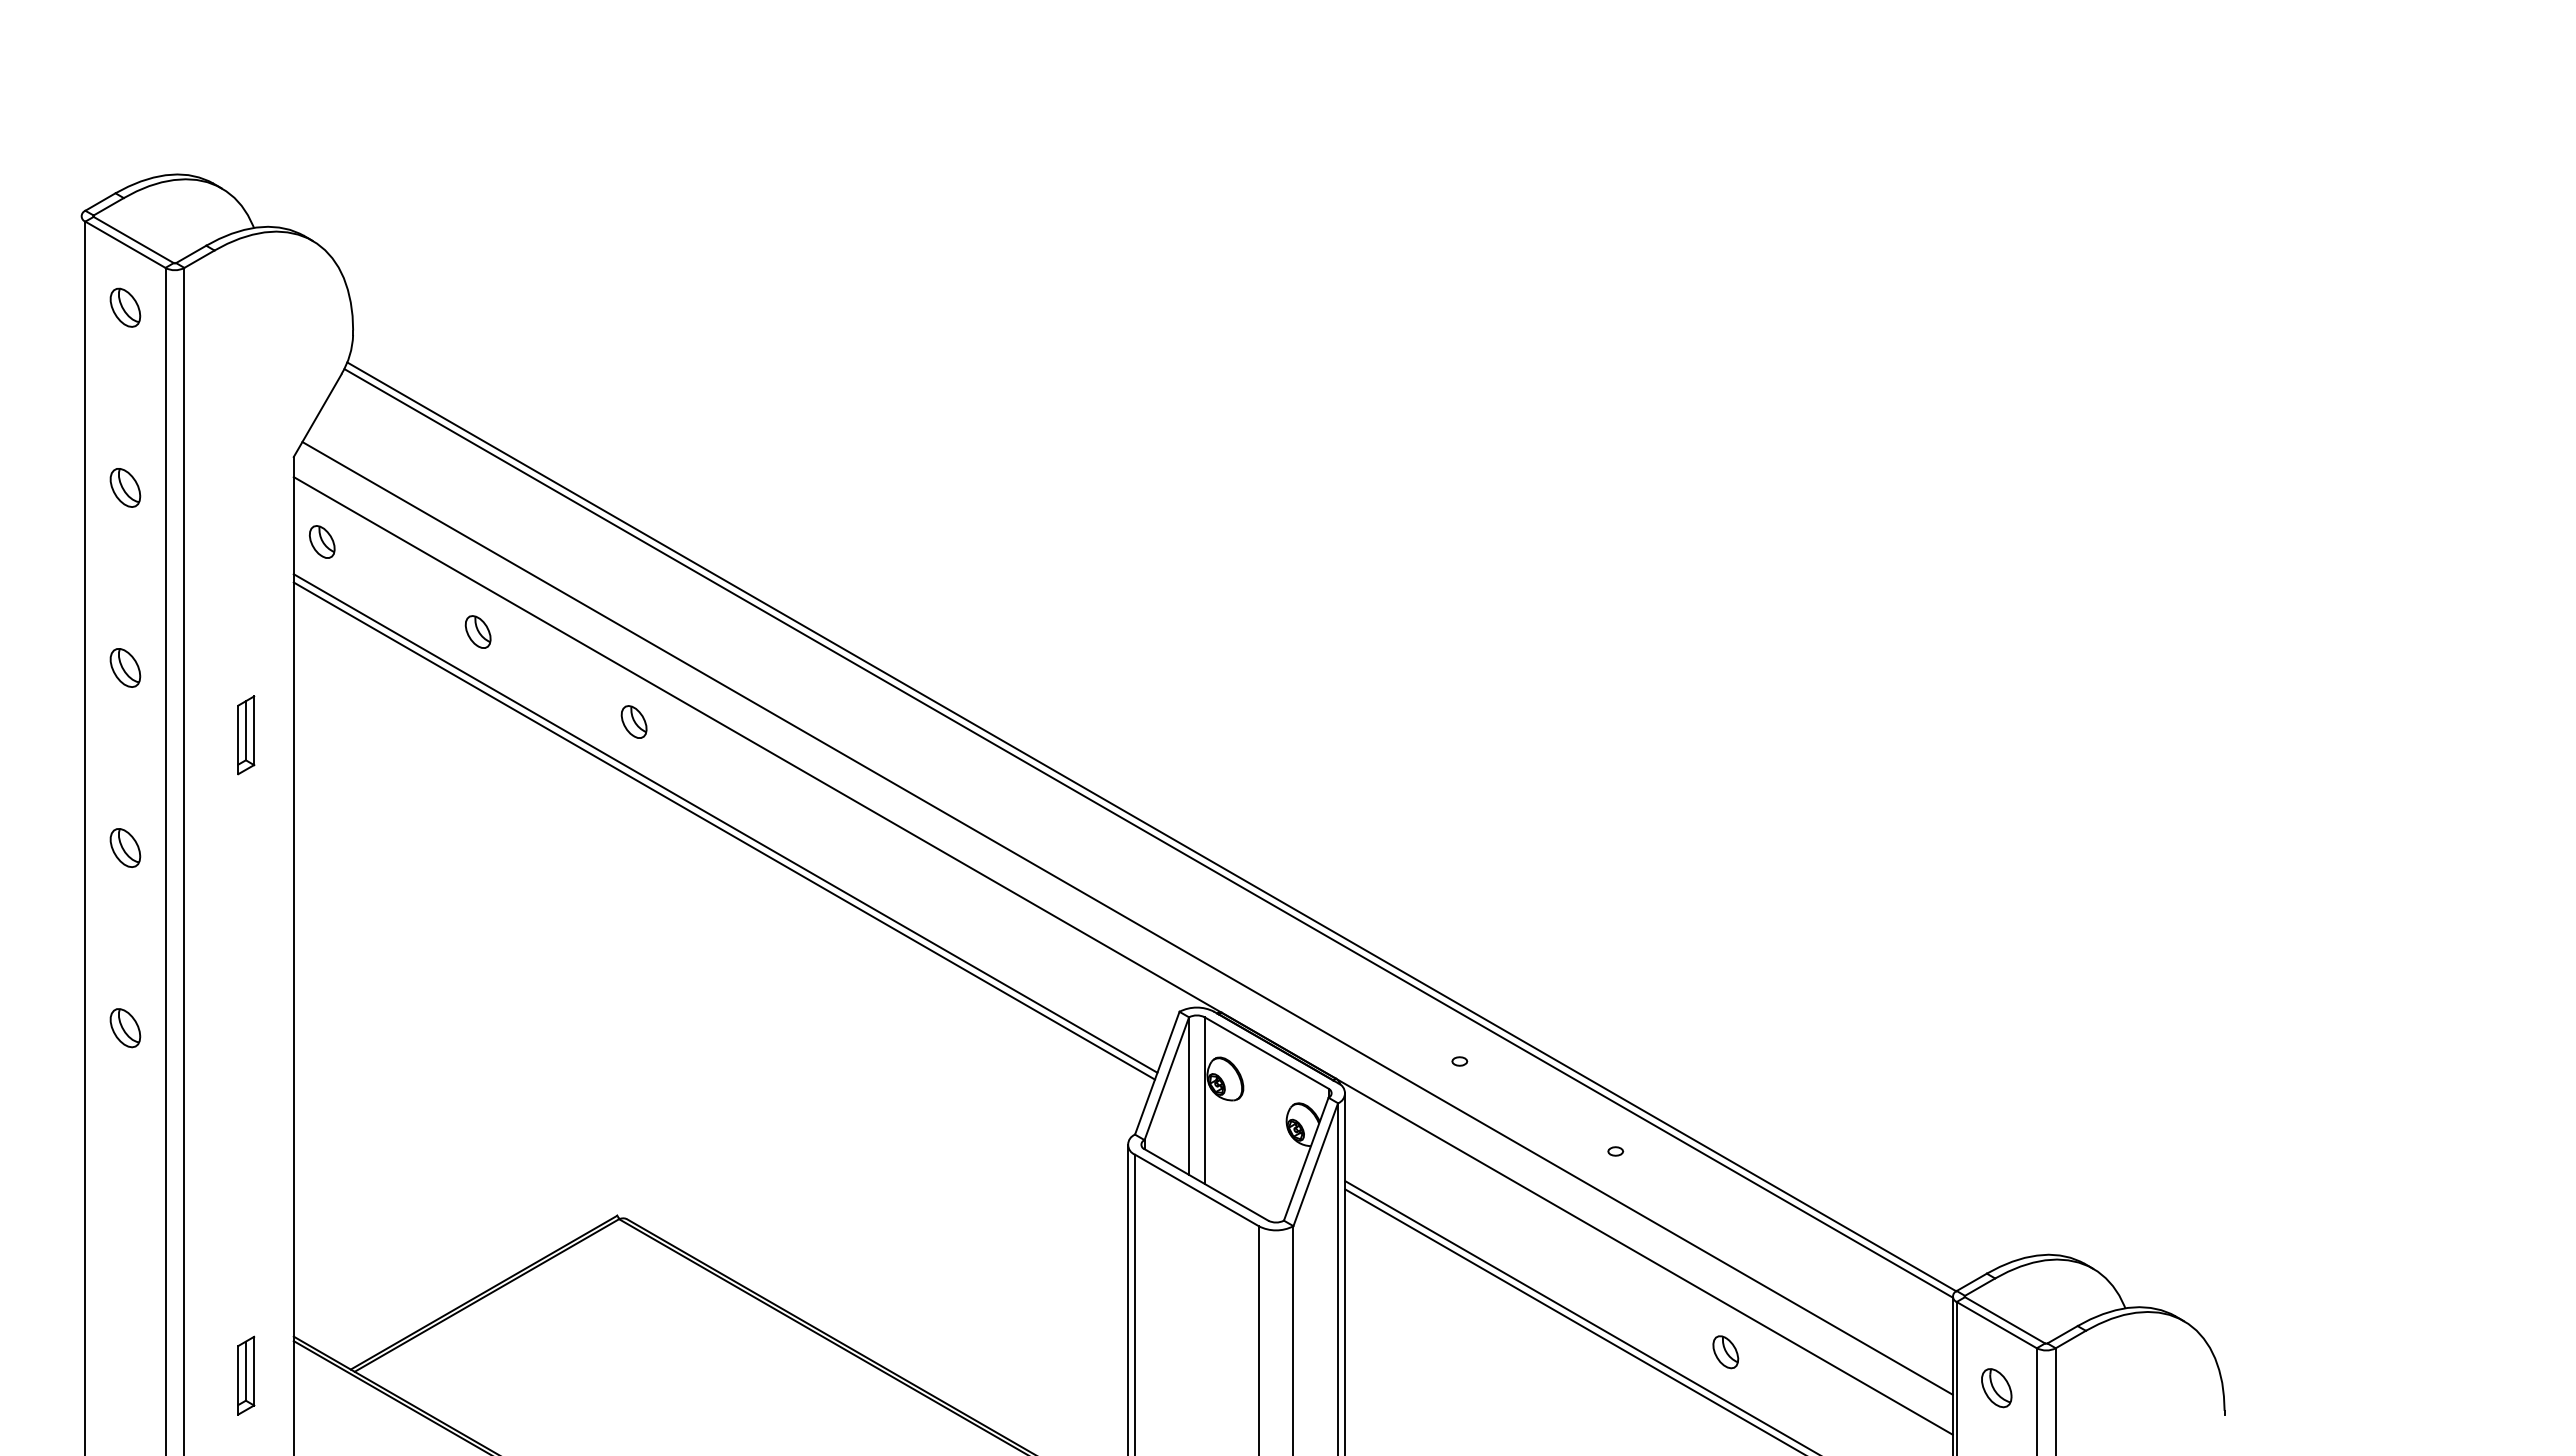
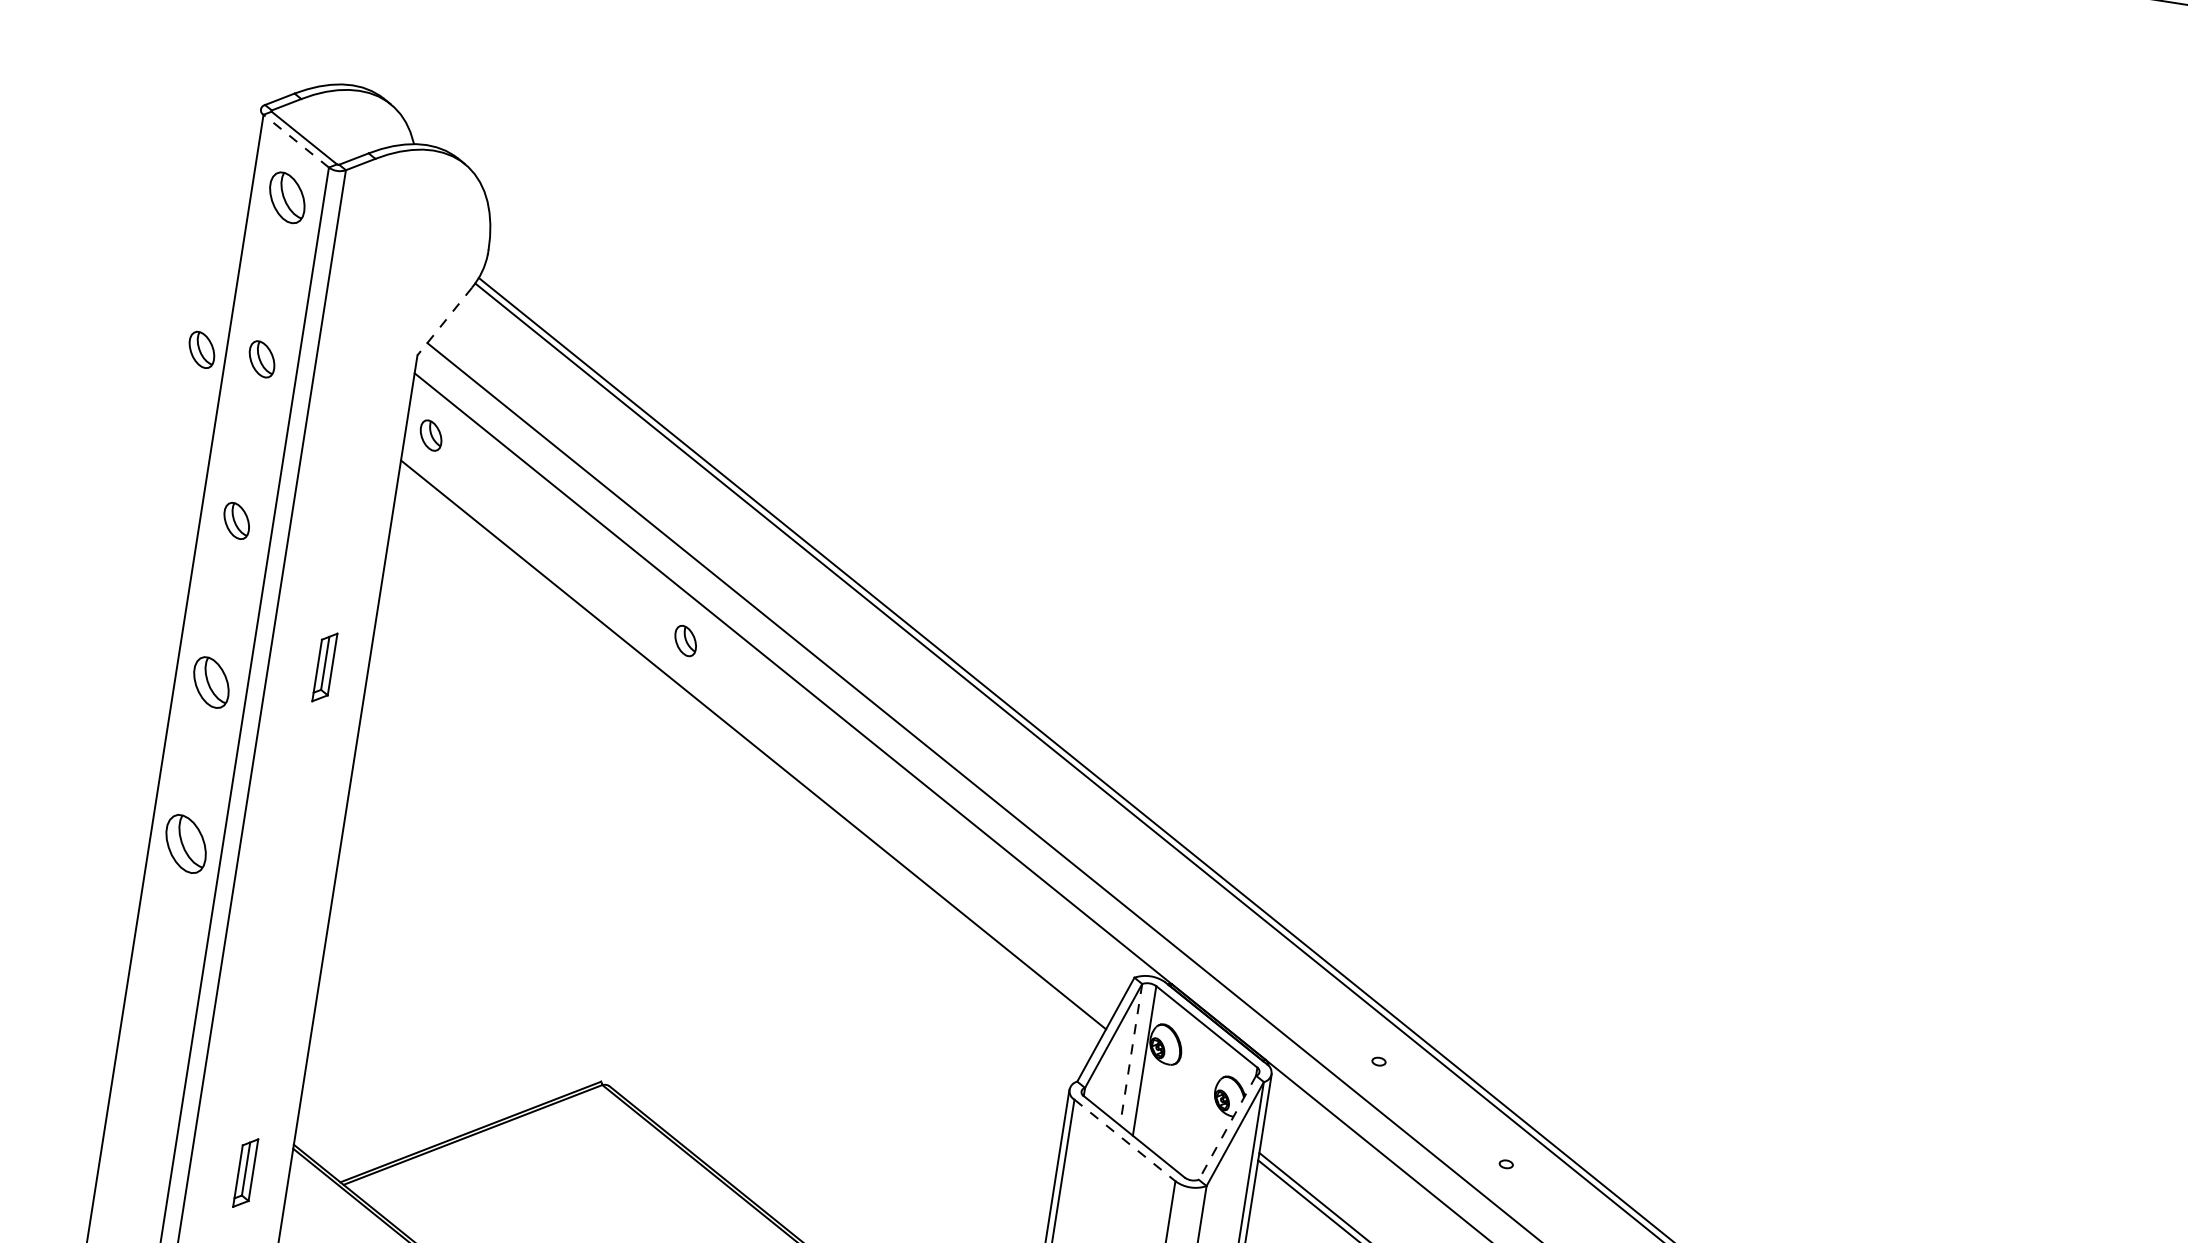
line: (125, 244) -> (296, 140), solid -> dashed
part: (125, 307) -> (287, 197), size x1.4
line: (317, 415) -> (444, 321), solid -> dashed
part: (58, 487) -> (202, 349), added
part: (477, 631) -> (557, 537), removed
part: (246, 735) -> (325, 667), moved
line: (724, 830) -> (751, 751), removed
part: (125, 847) -> (211, 682), size x1.4
part: (125, 1028) -> (186, 844), size x1.6
line: (1189, 1096) -> (1131, 1055), solid -> dashed
line: (1306, 1159) -> (1227, 1128), solid -> dashed
line: (1197, 1190) -> (1125, 1140), solid -> dashed

